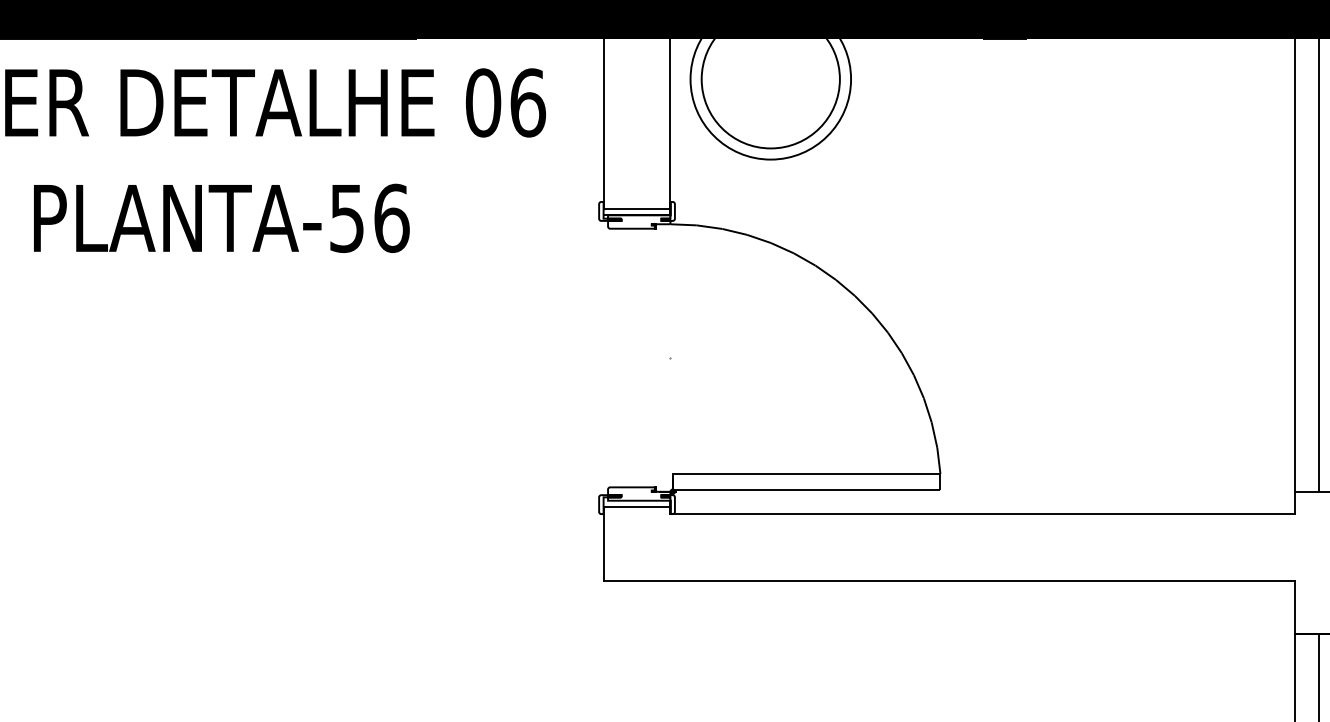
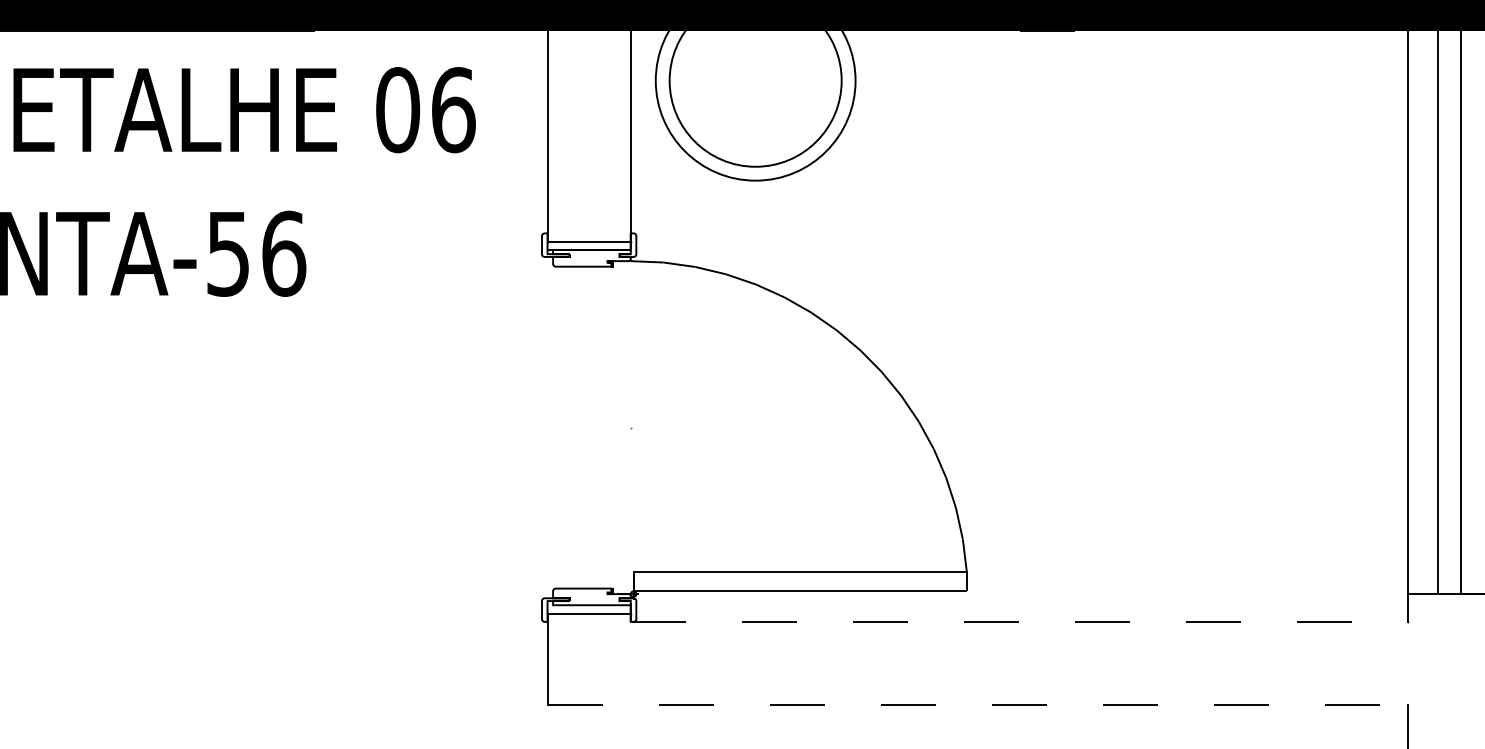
line: (983, 514) -> (1020, 622), solid -> dashed
line: (949, 581) -> (978, 705), solid -> dashed

